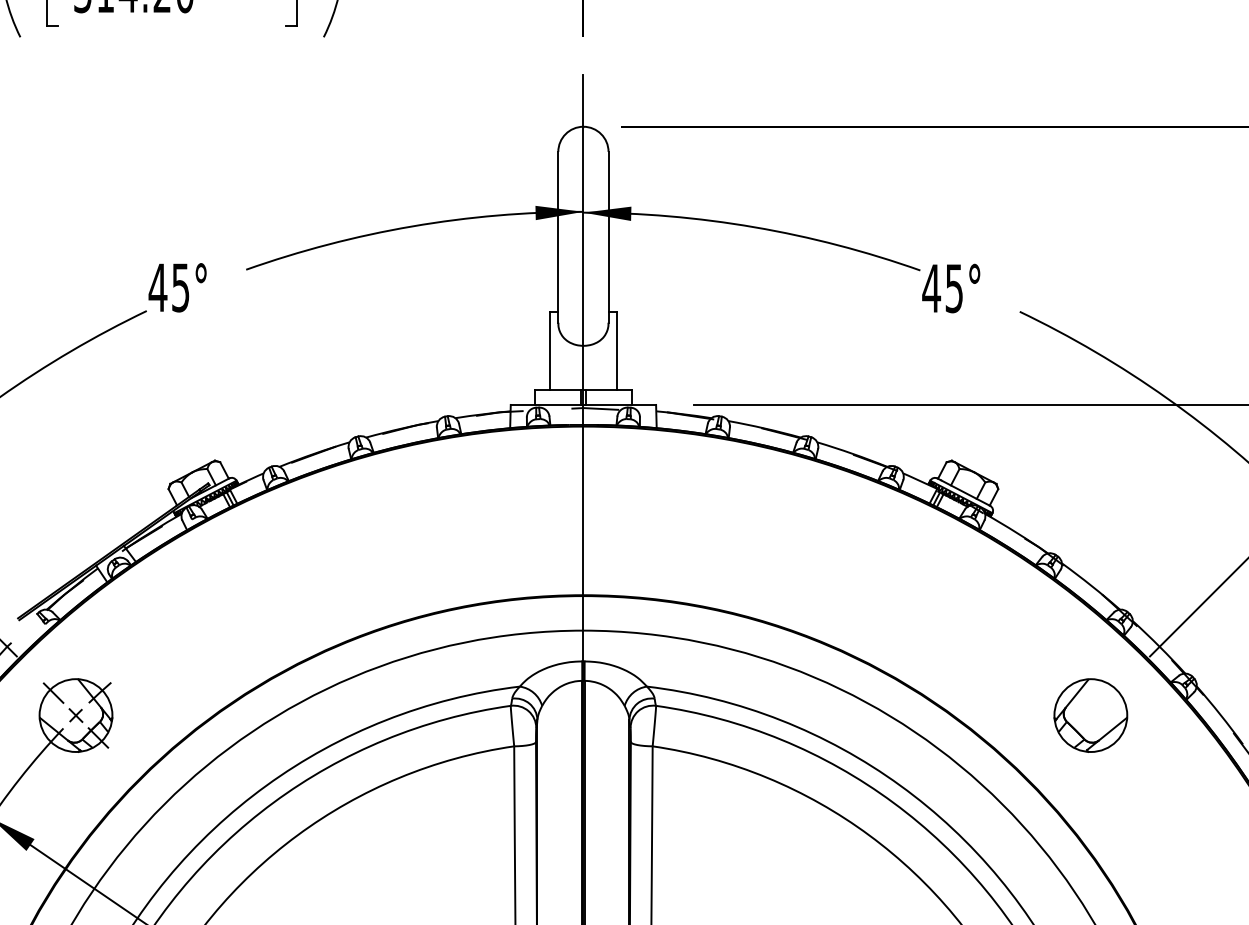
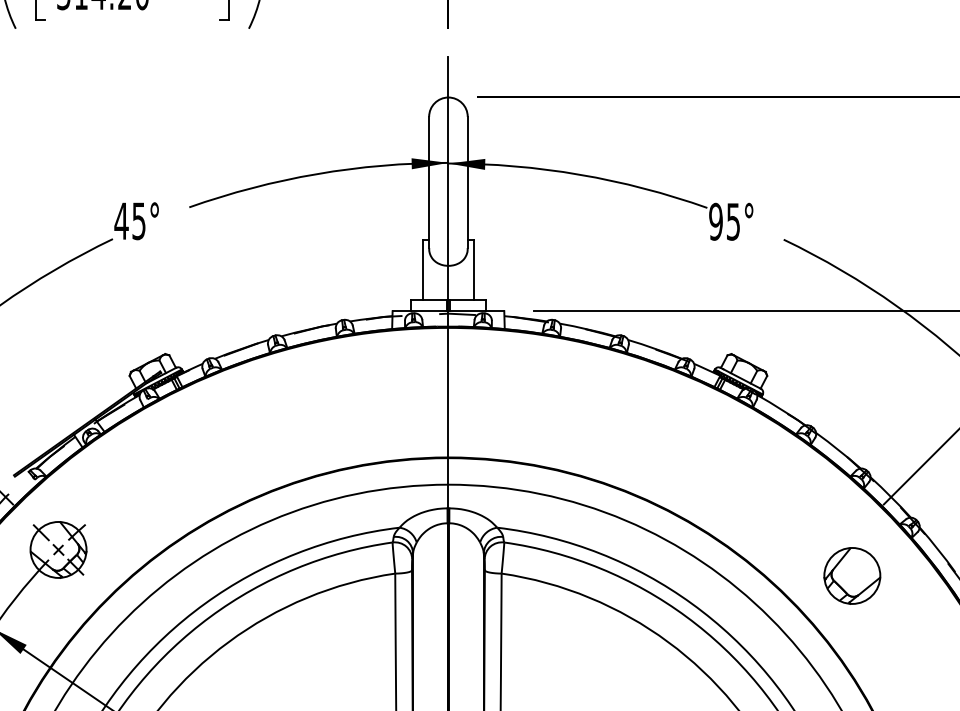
text: (930, 288) -> (715, 221), 45° -> 95°
part: (1091, 714) -> (852, 575), moved

